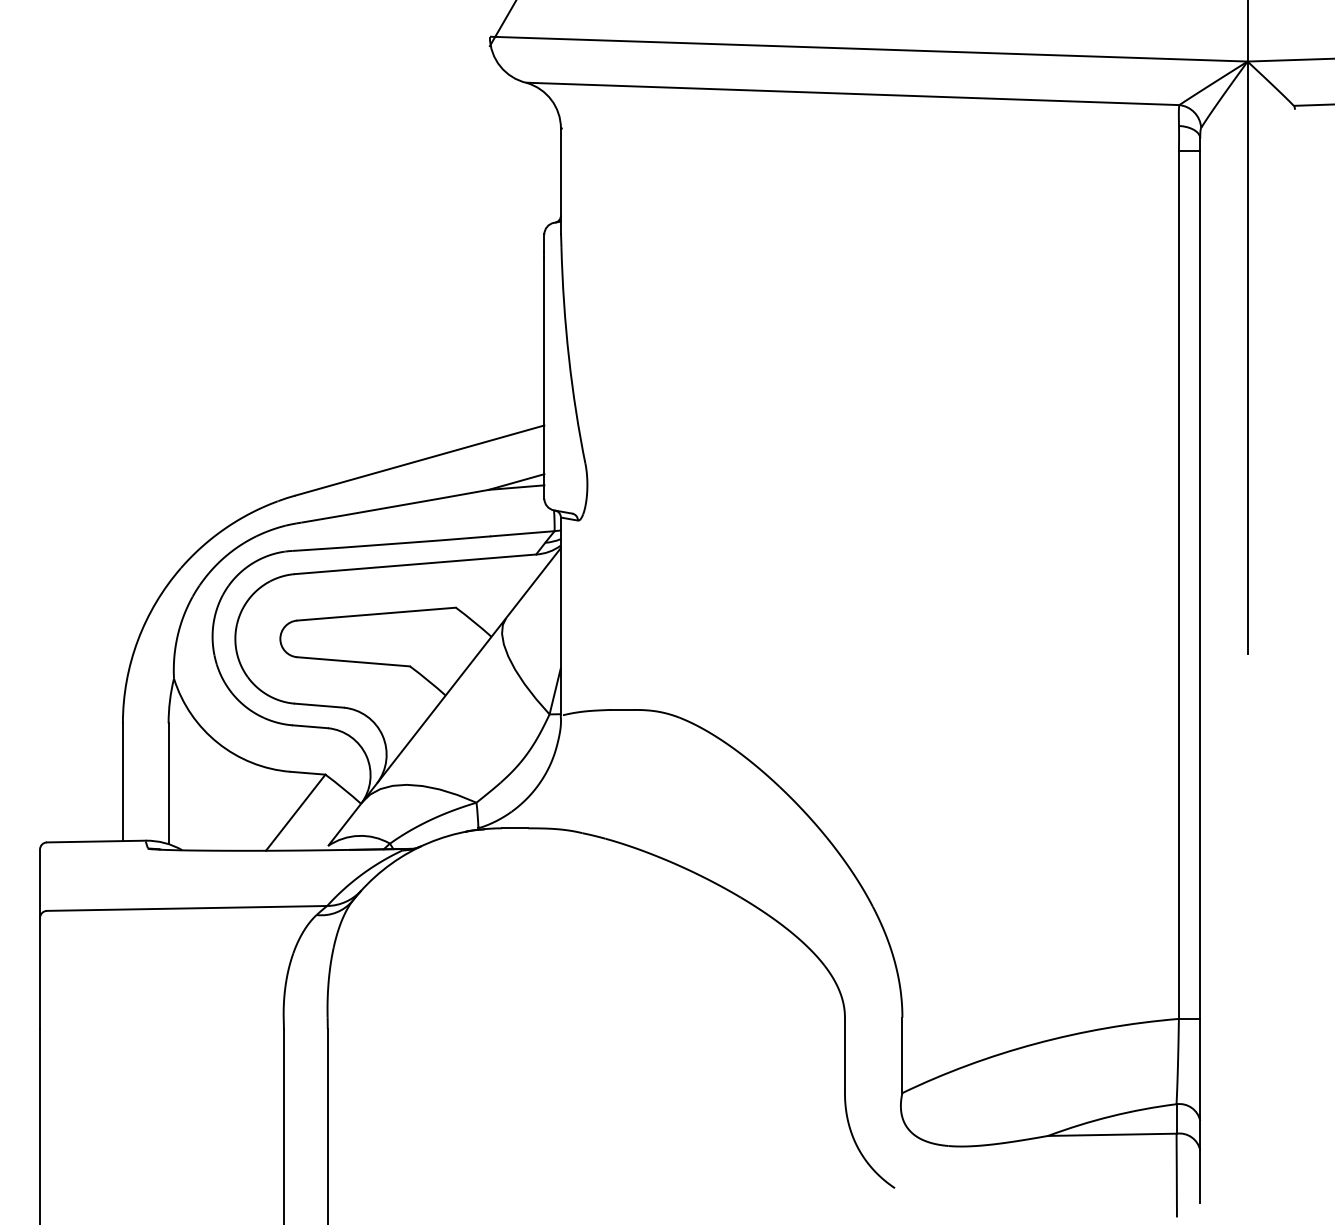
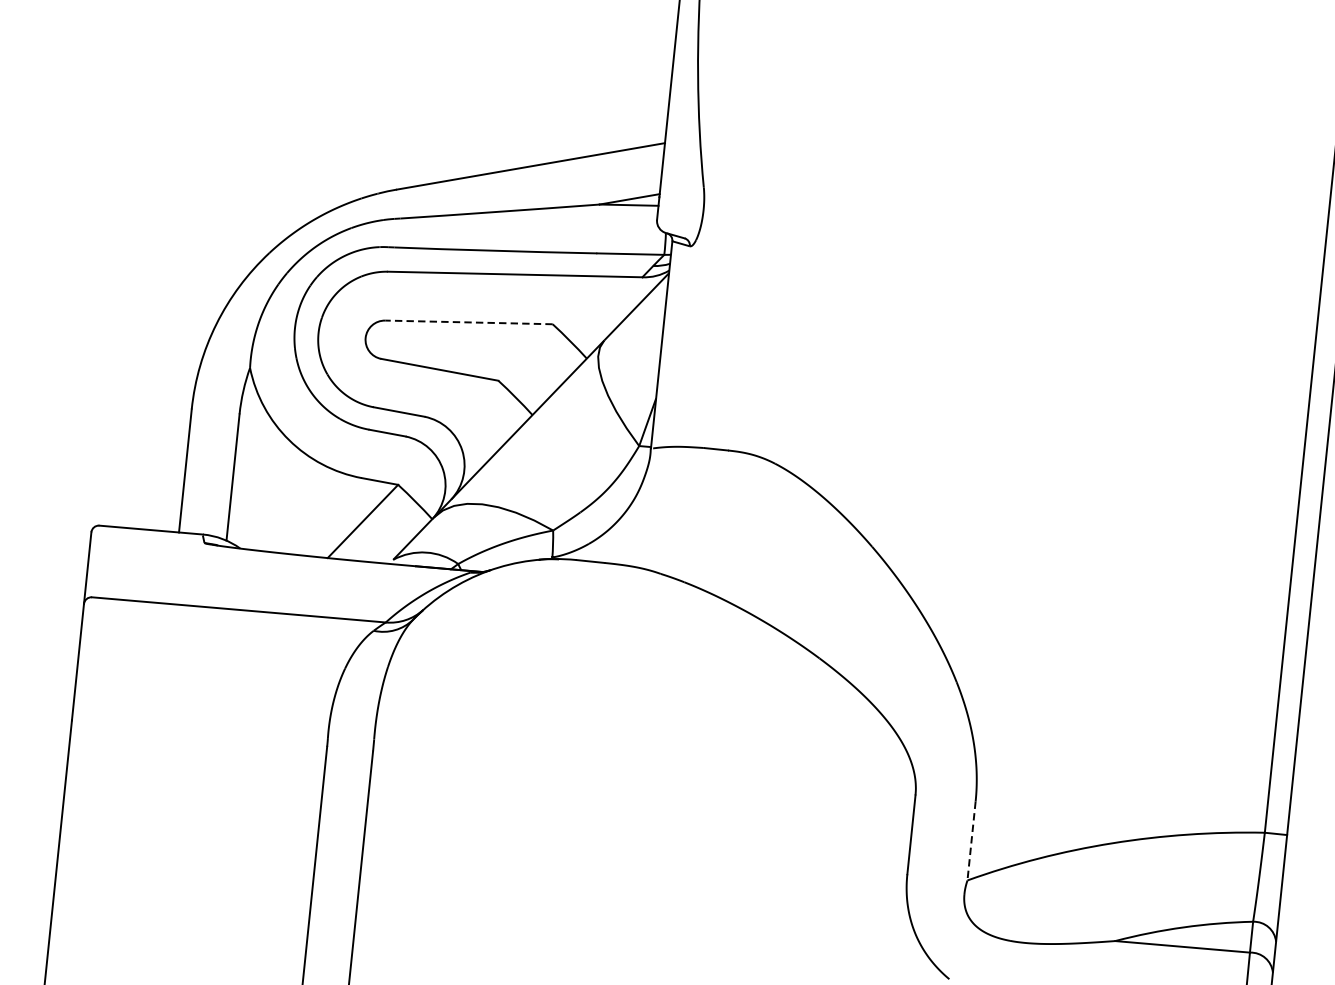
line: (376, 614) -> (468, 322), solid -> dashed
line: (902, 1055) -> (971, 841), solid -> dashed

